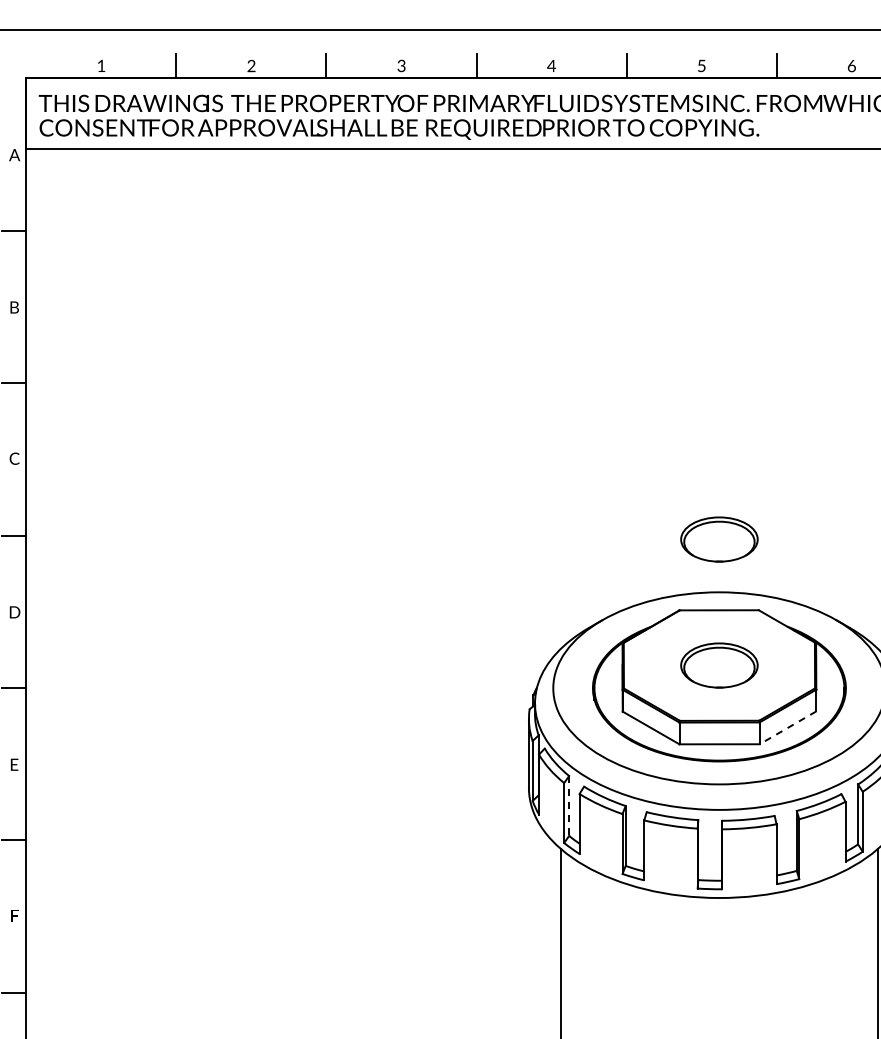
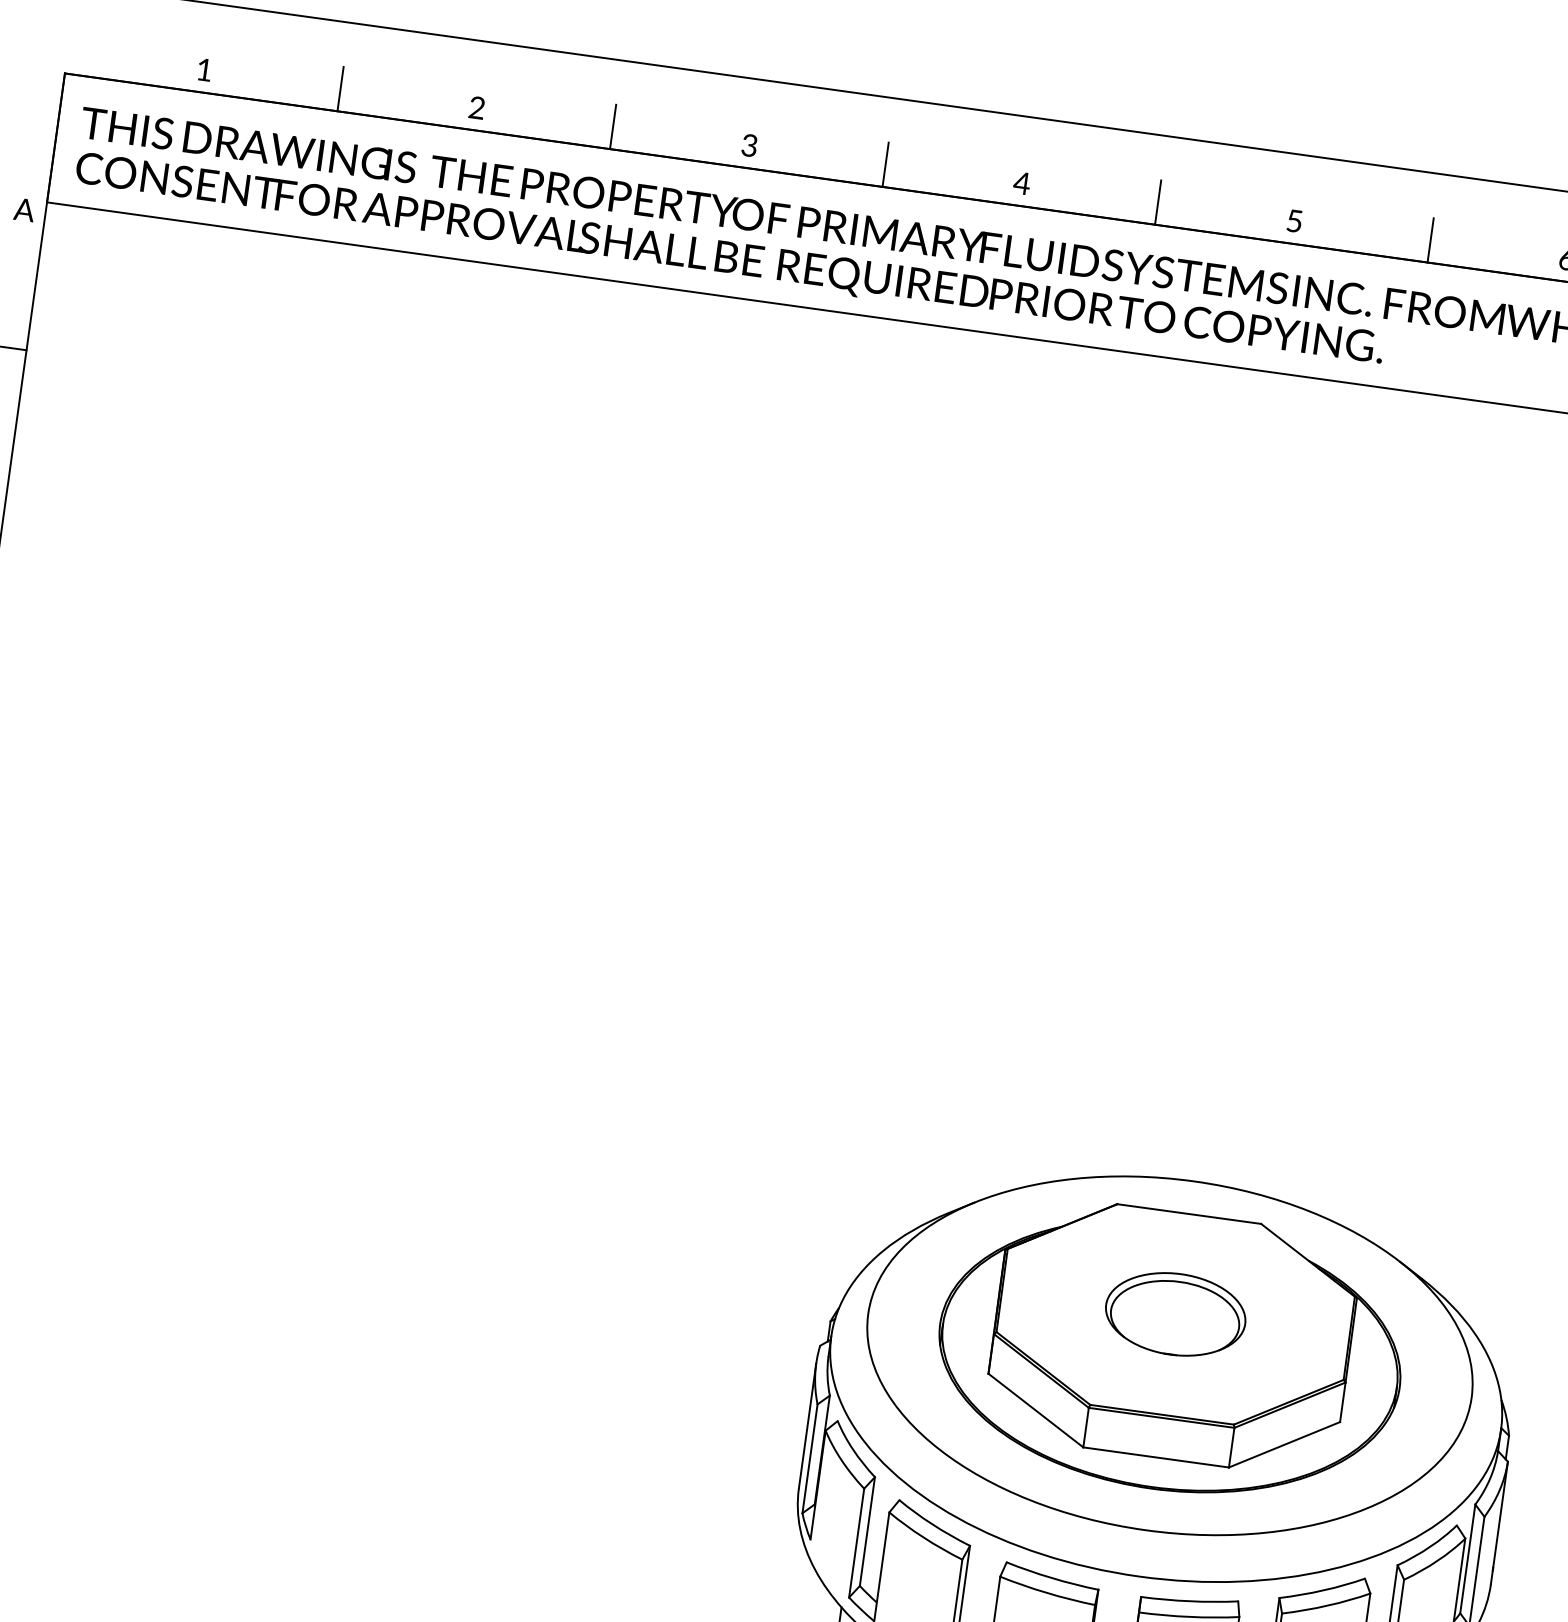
part: (719, 539) -> (1207, 1085), removed
line: (787, 727) -> (1283, 1444), dashed -> solid
line: (569, 806) -> (867, 1532), dashed -> solid

